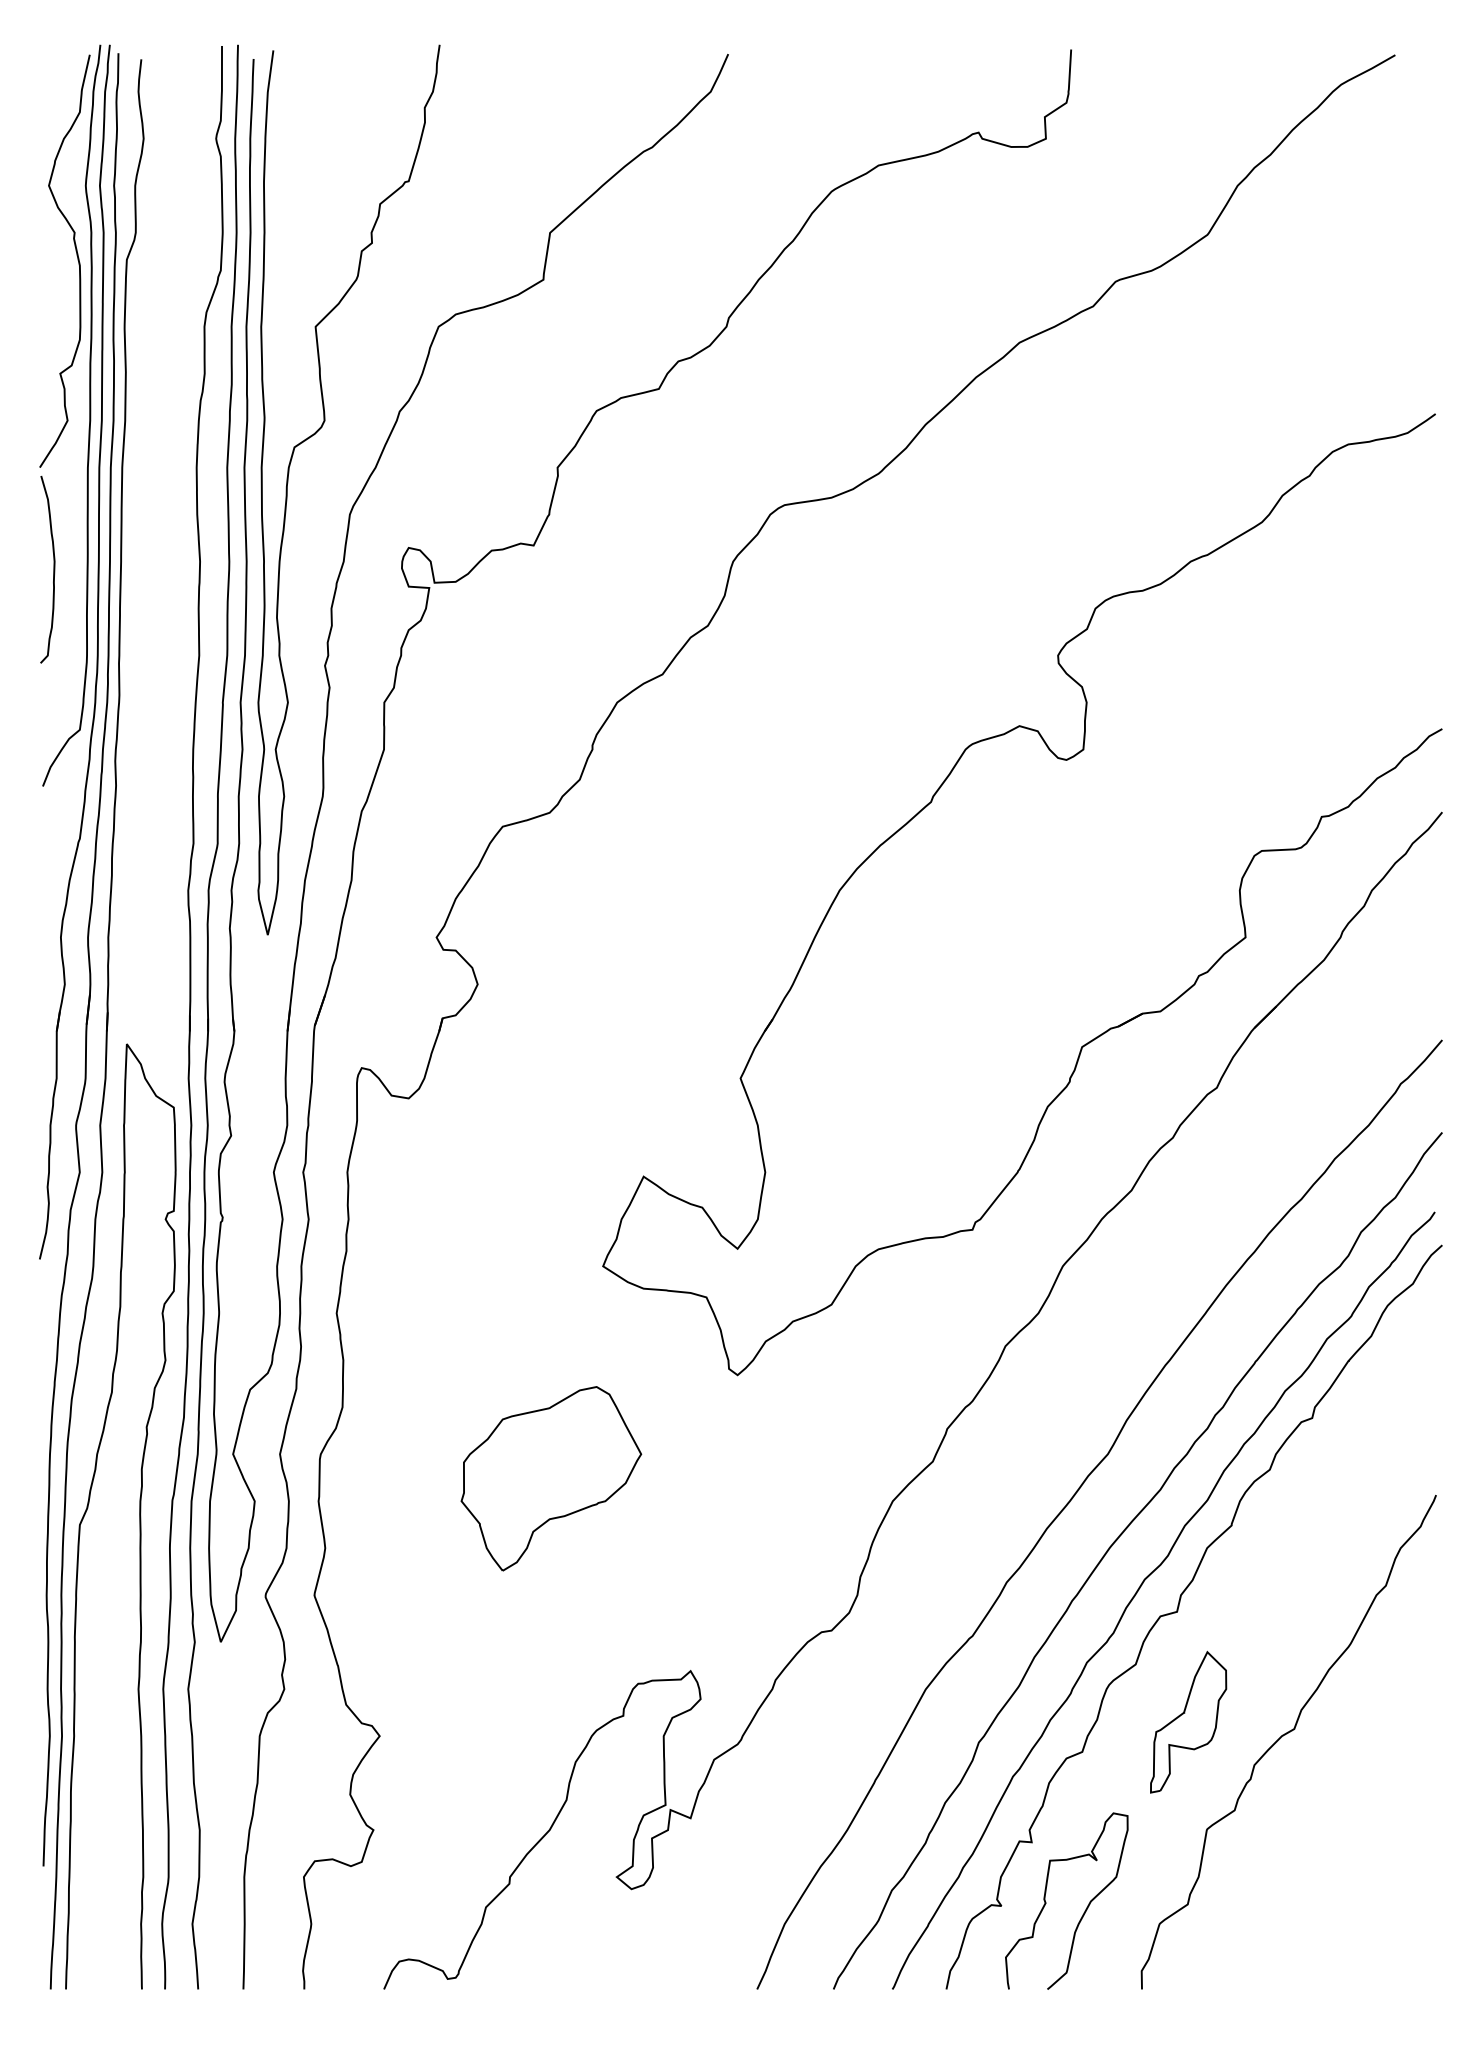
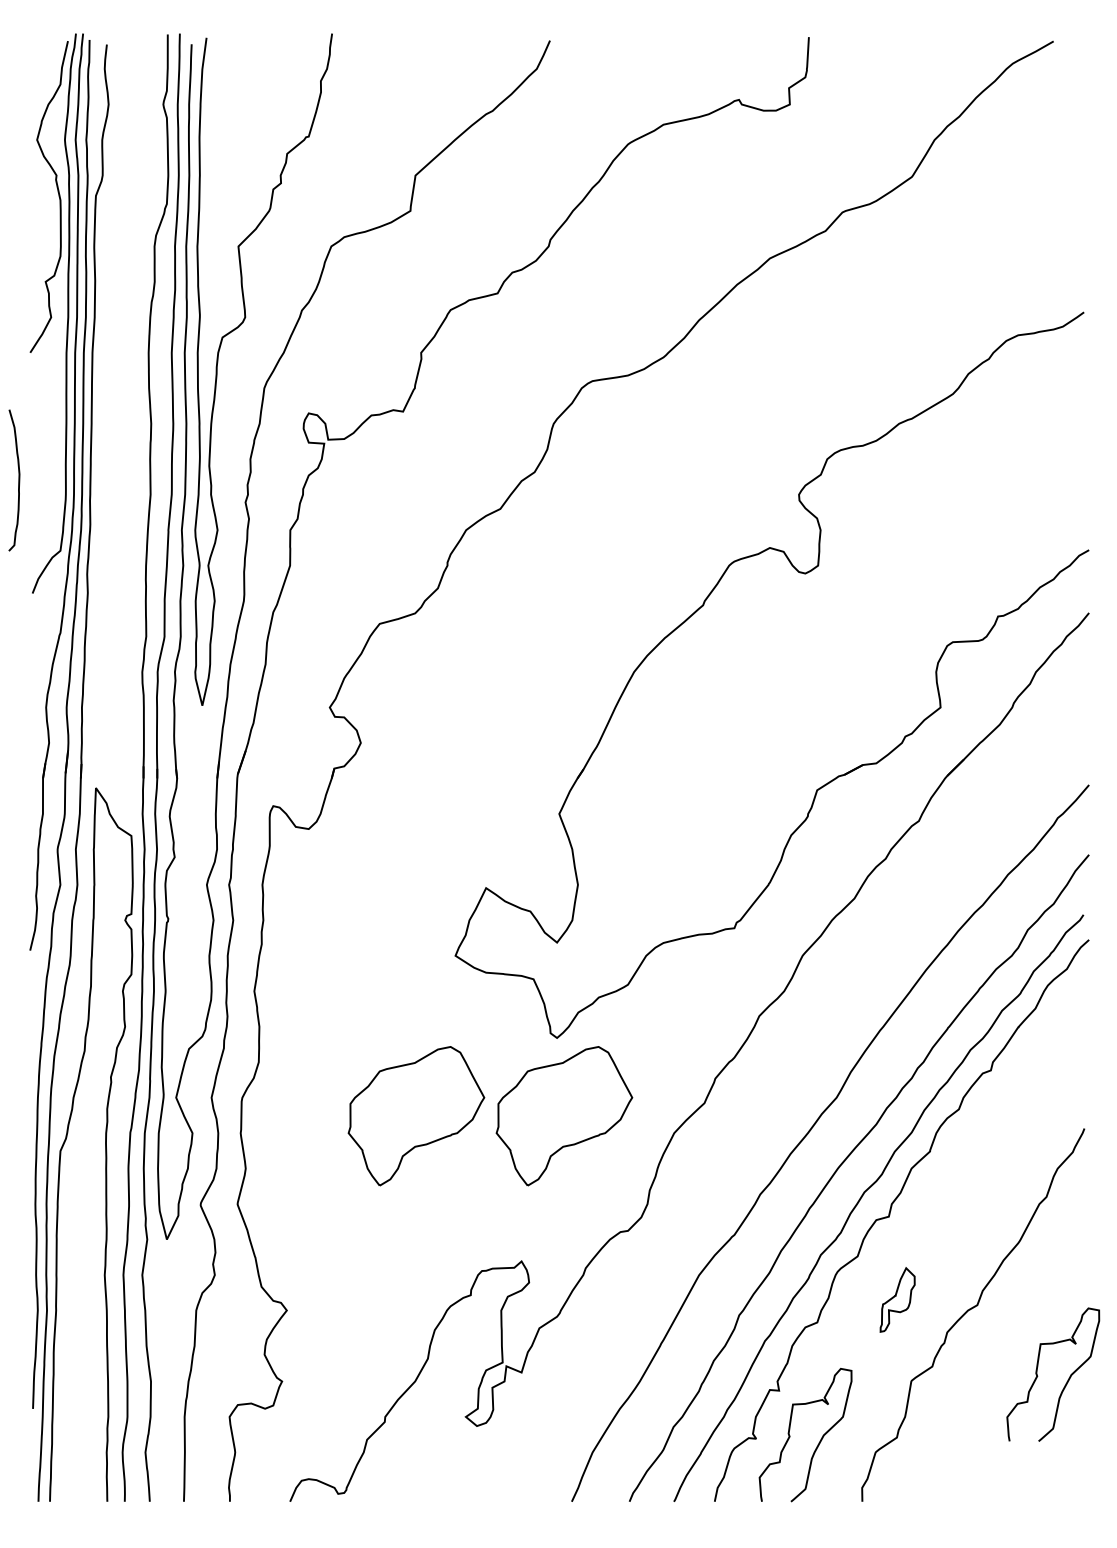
curve: (53, 569) -> (18, 480), moved
part: (747, 1478) -> (564, 1116), added
part: (1188, 1721) -> (897, 1299), size x0.6
curve: (1374, 1822) -> (1037, 1375), added

